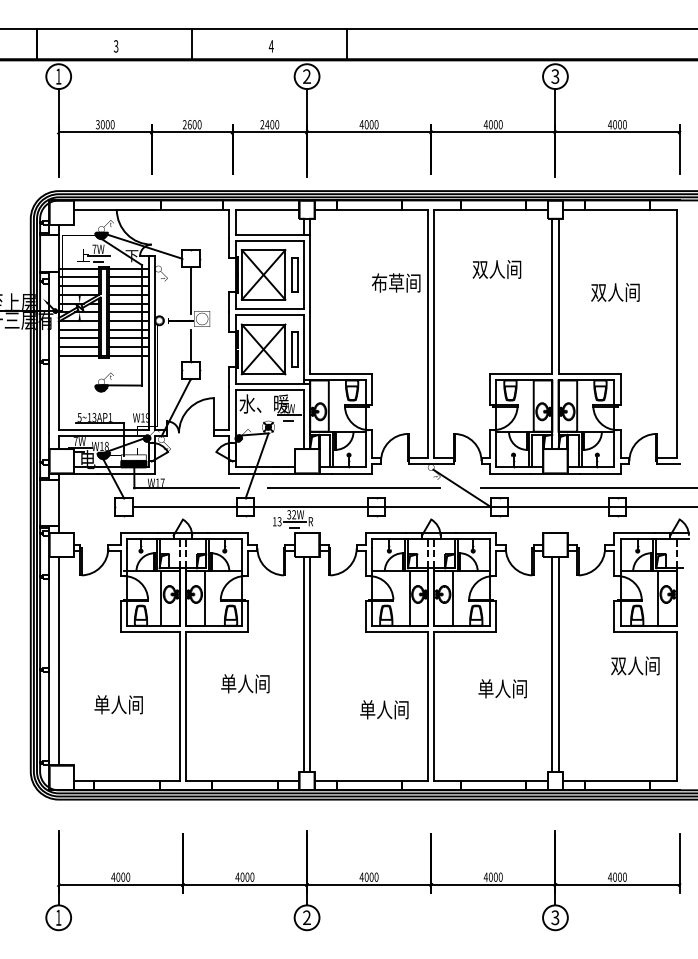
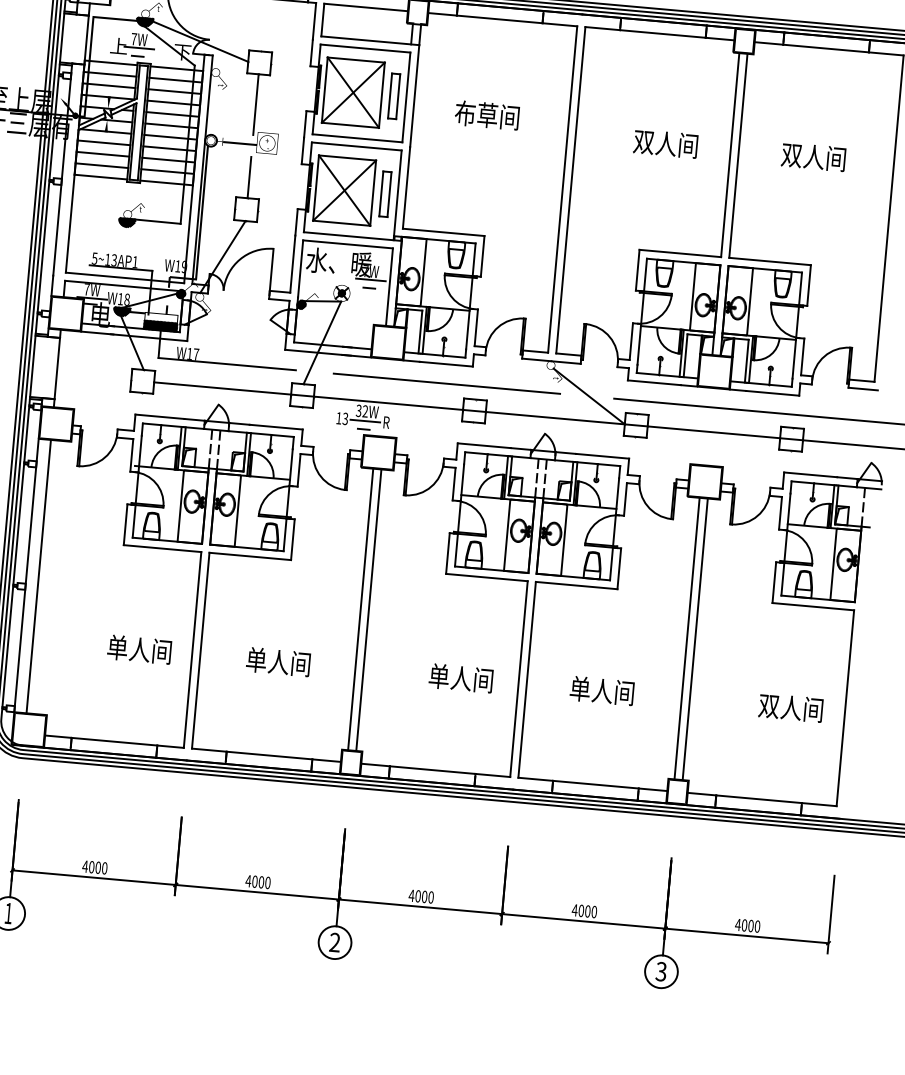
text: (496, 269) -> (665, 143), moved
text: (396, 282) -> (487, 114), moved
text: (635, 665) -> (791, 707), moved
text: (245, 683) -> (278, 661), moved
text: (502, 688) -> (601, 690), moved
text: (118, 704) -> (139, 649), moved

